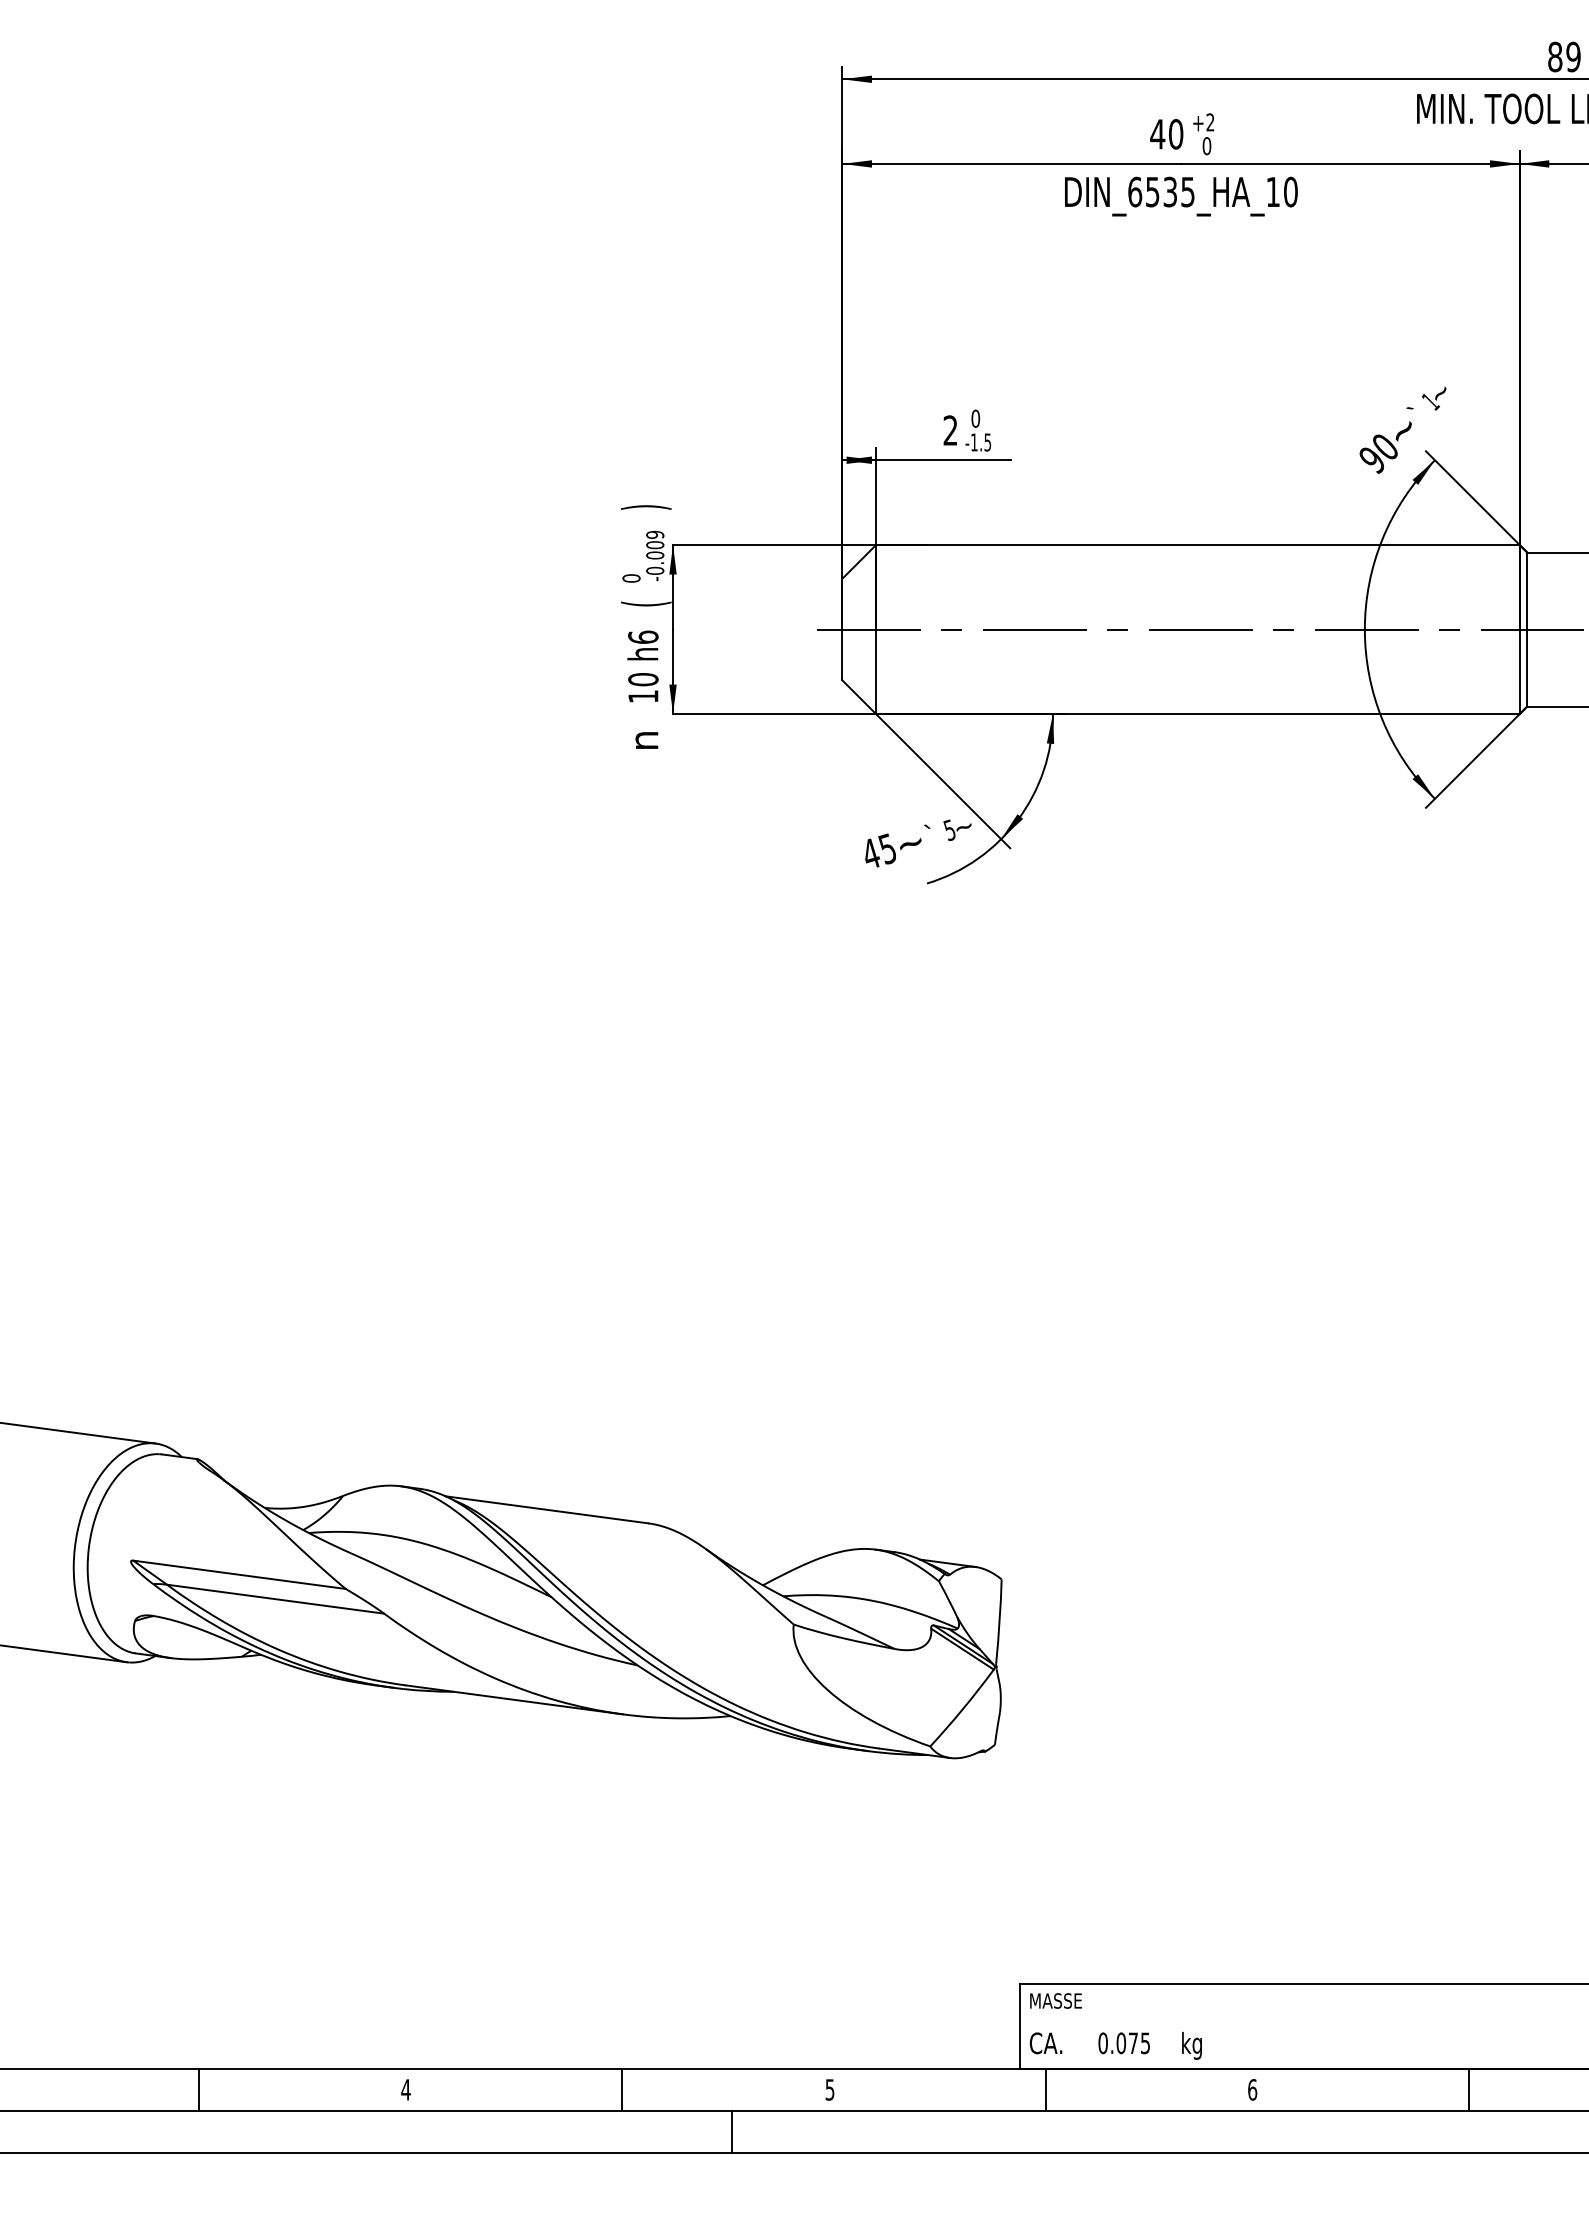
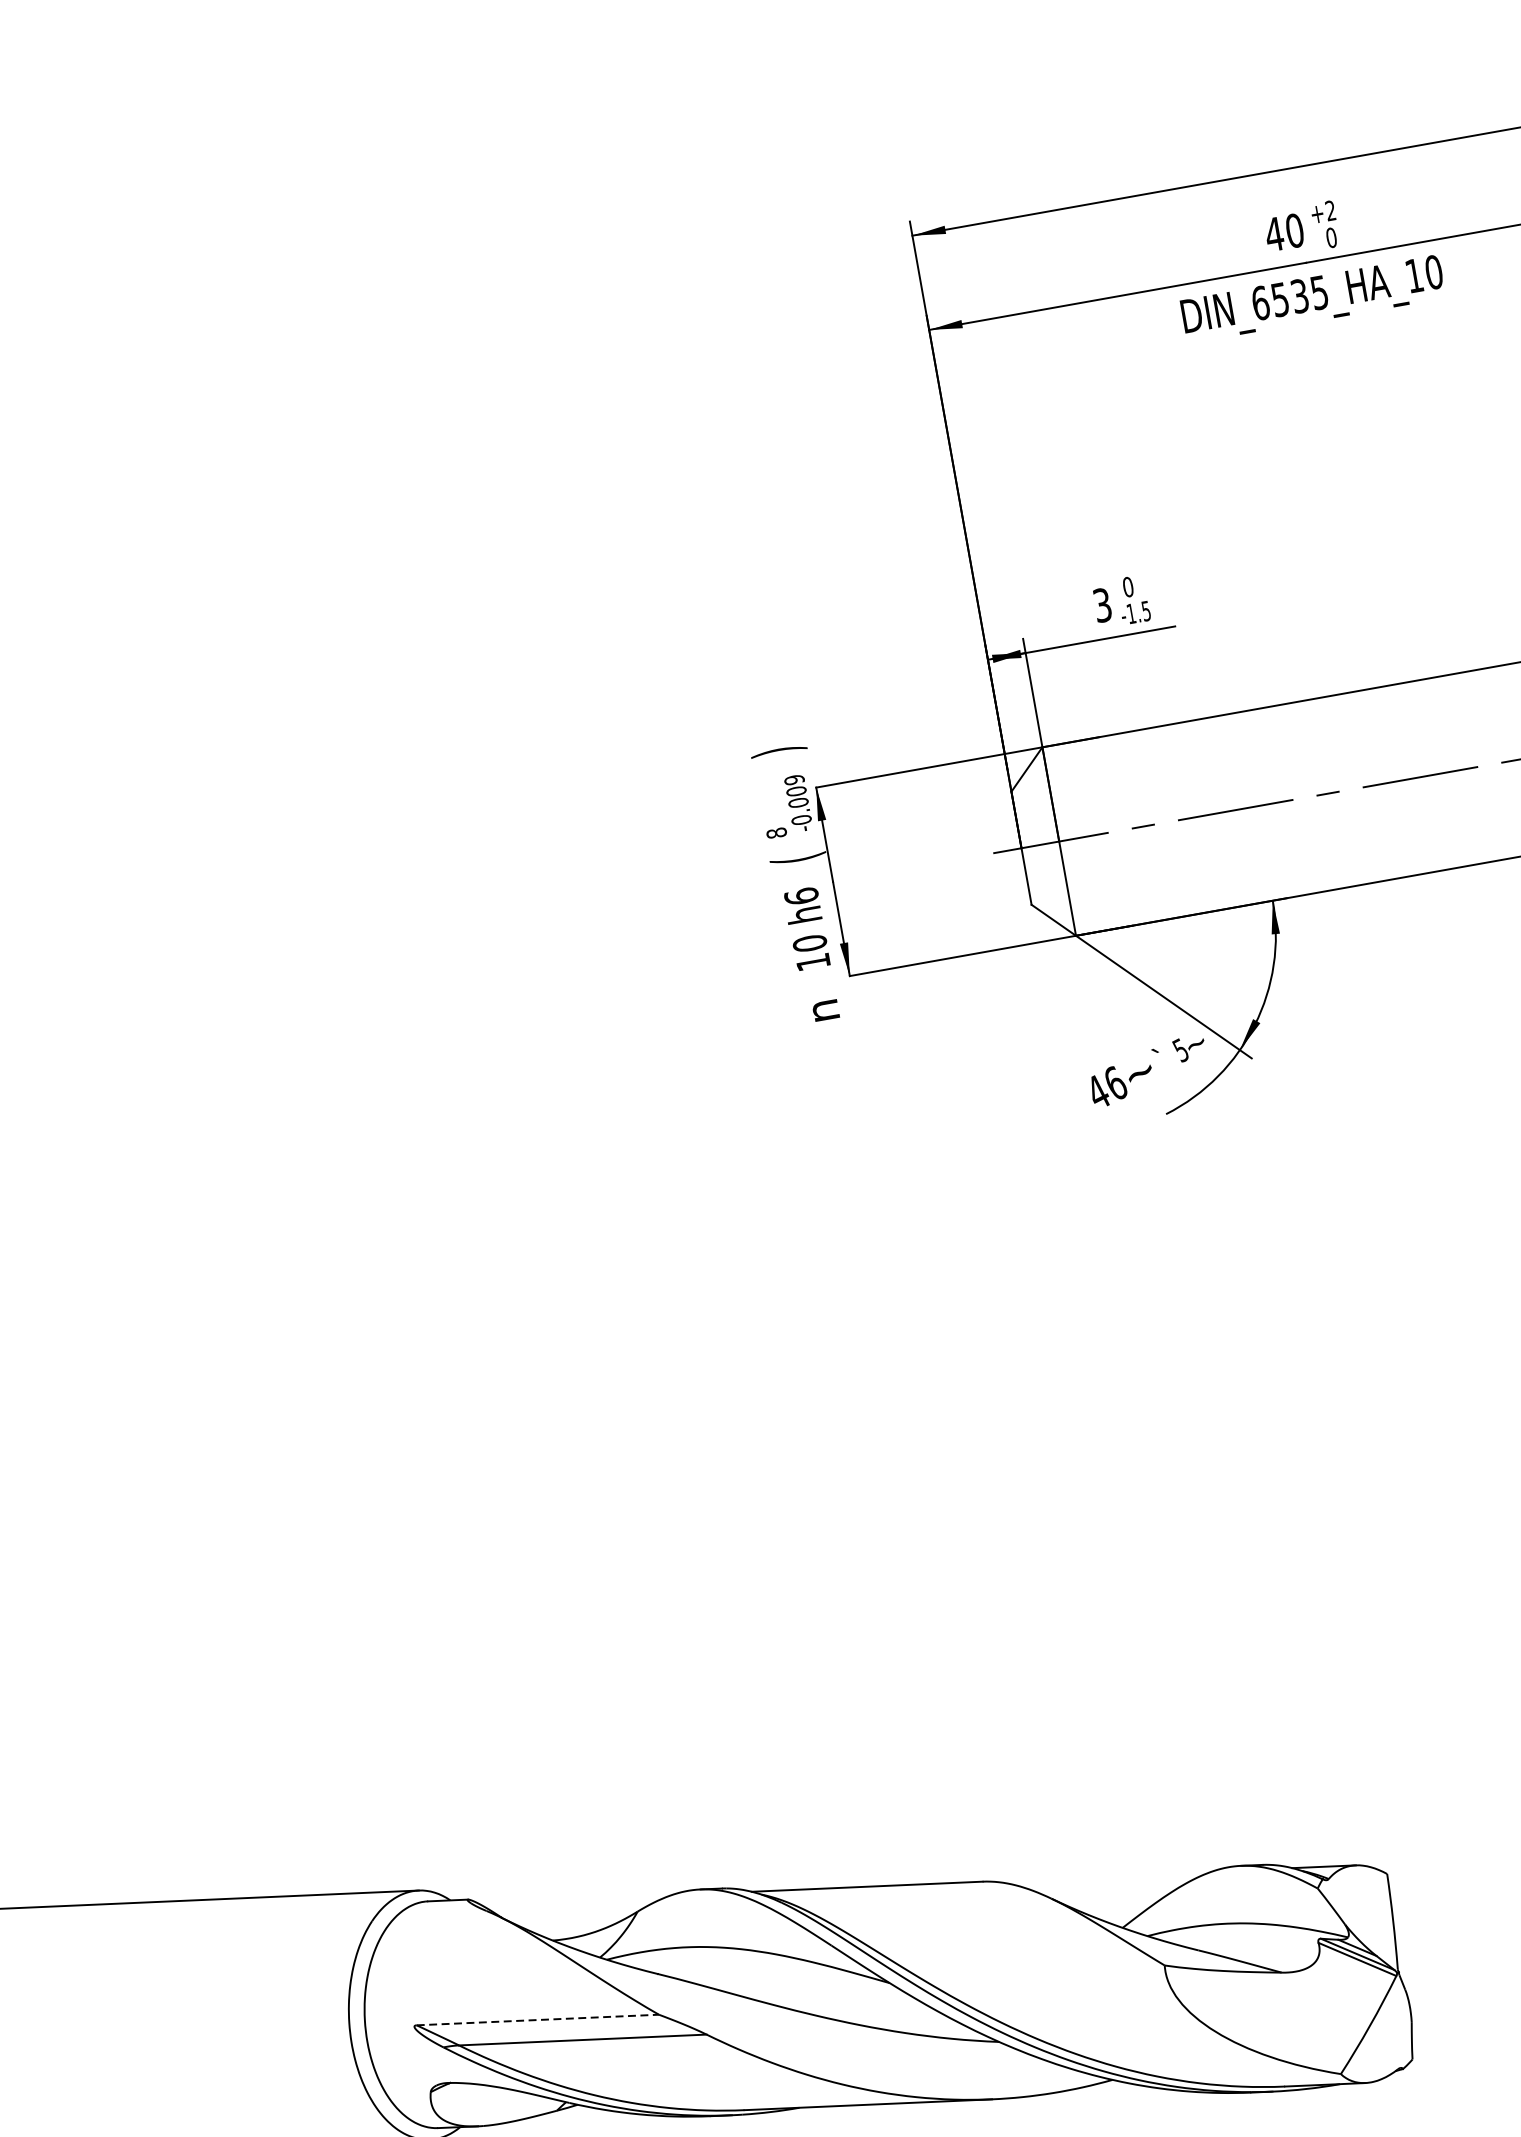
text: (950, 430) -> (1102, 605), 2 -> 3
text: (631, 578) -> (776, 833), 0 -> 8
text: (887, 848) -> (1115, 1083), 45 -> 46
line: (240, 1574) -> (538, 2019), solid -> dashed

